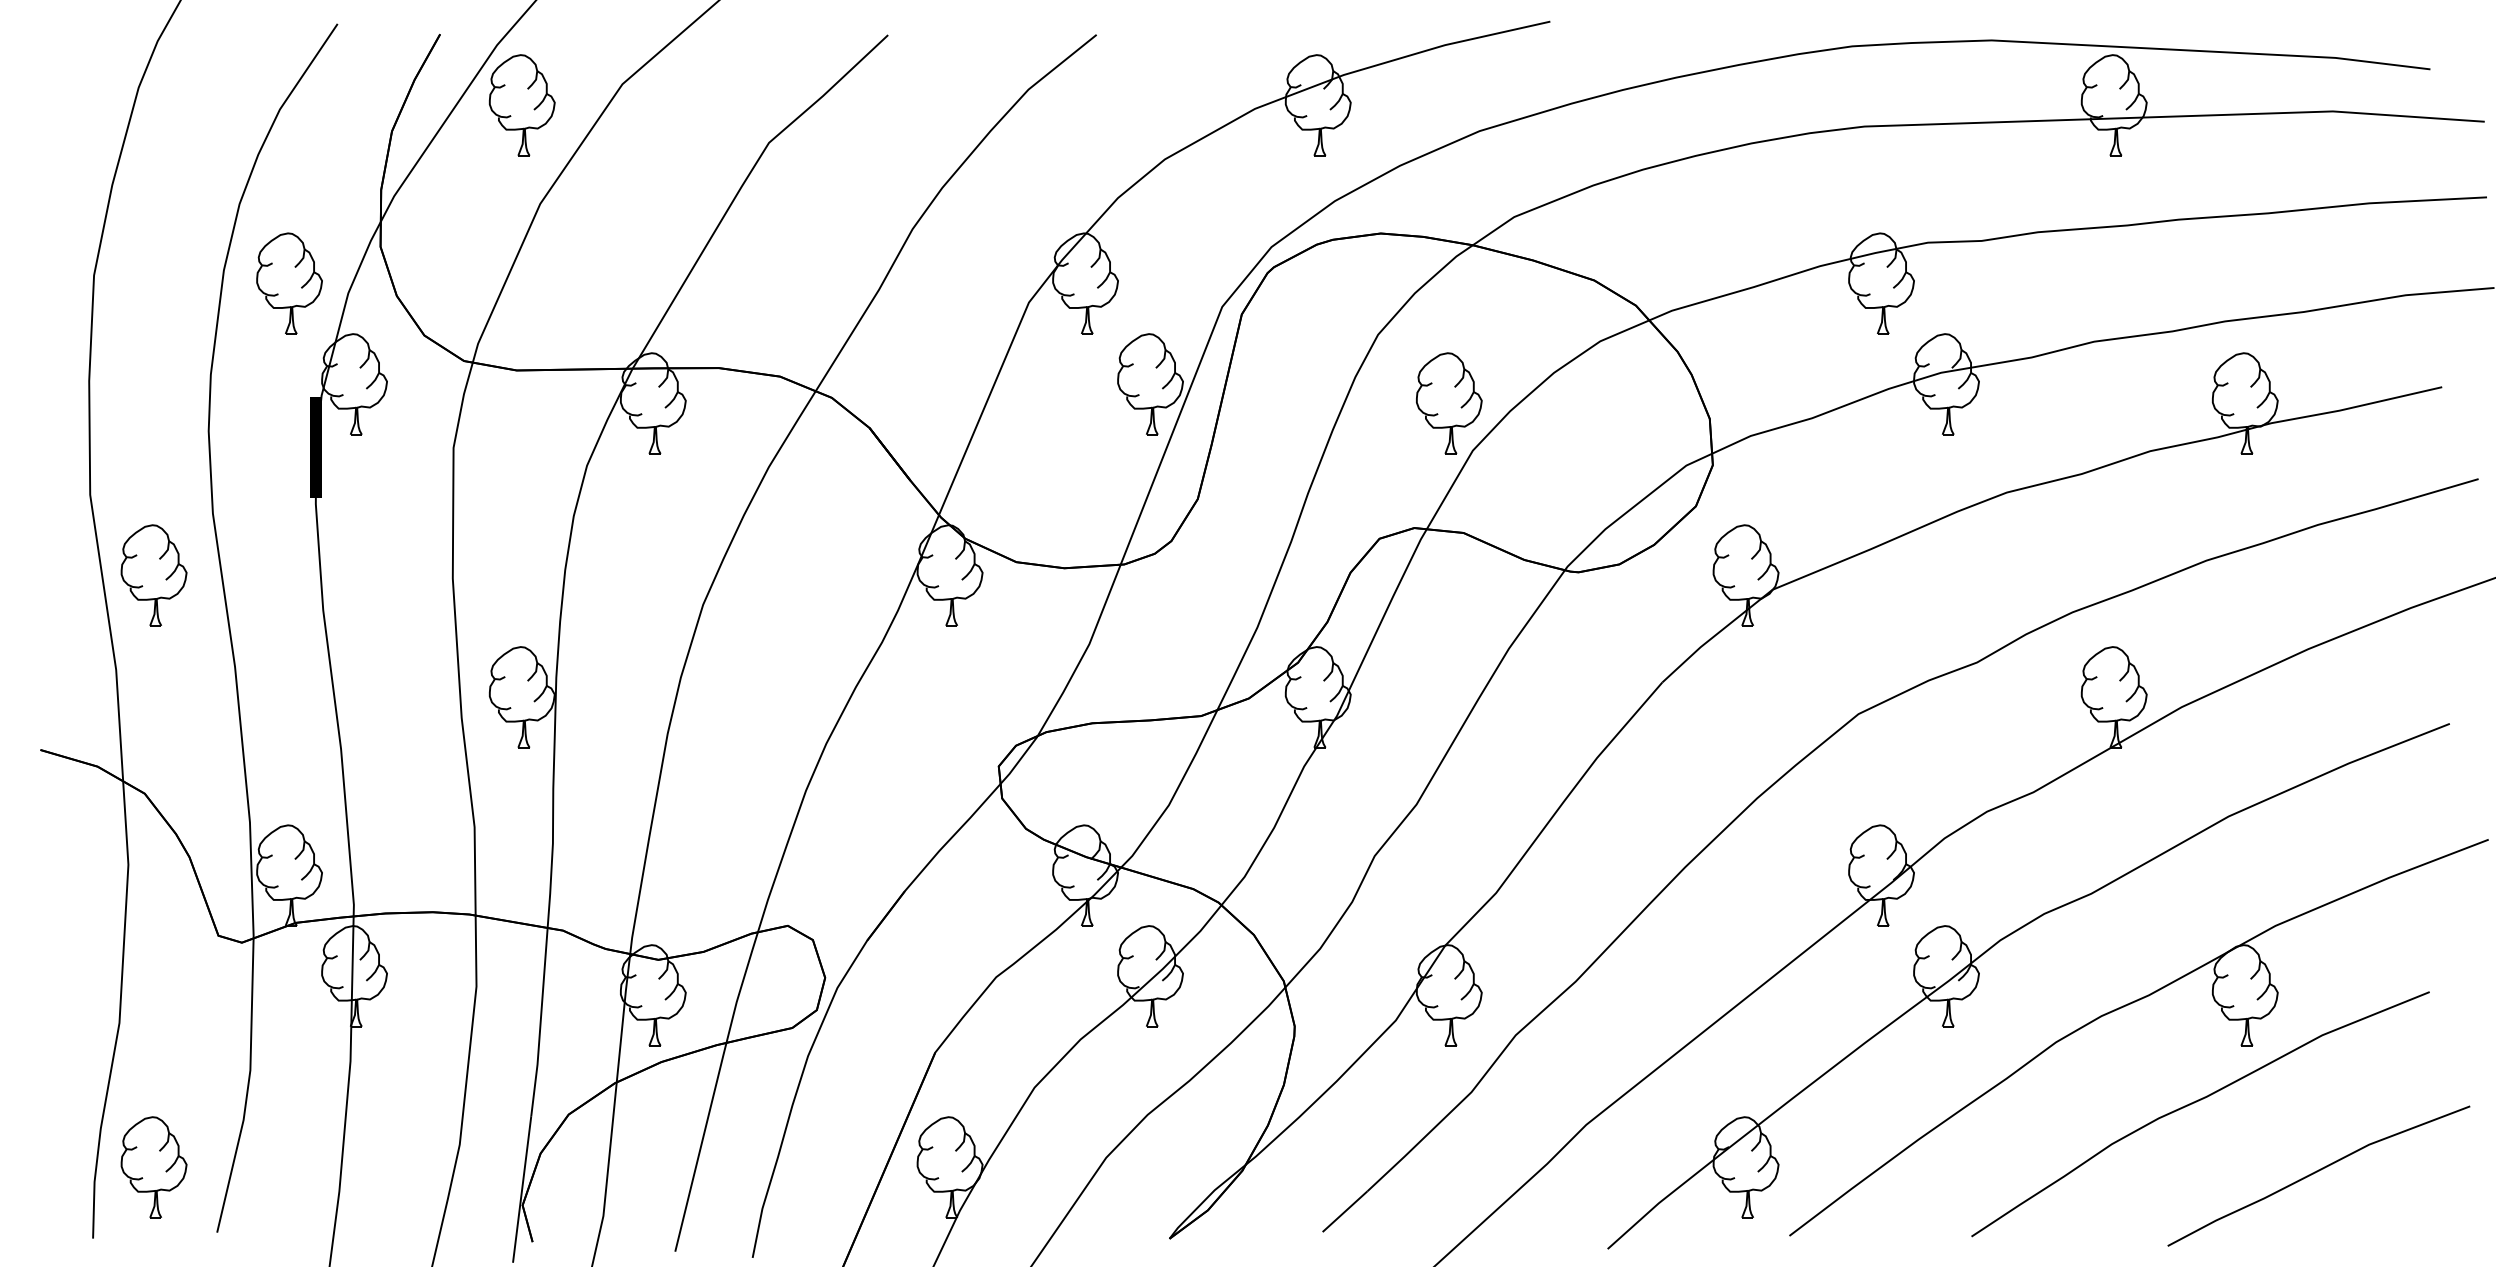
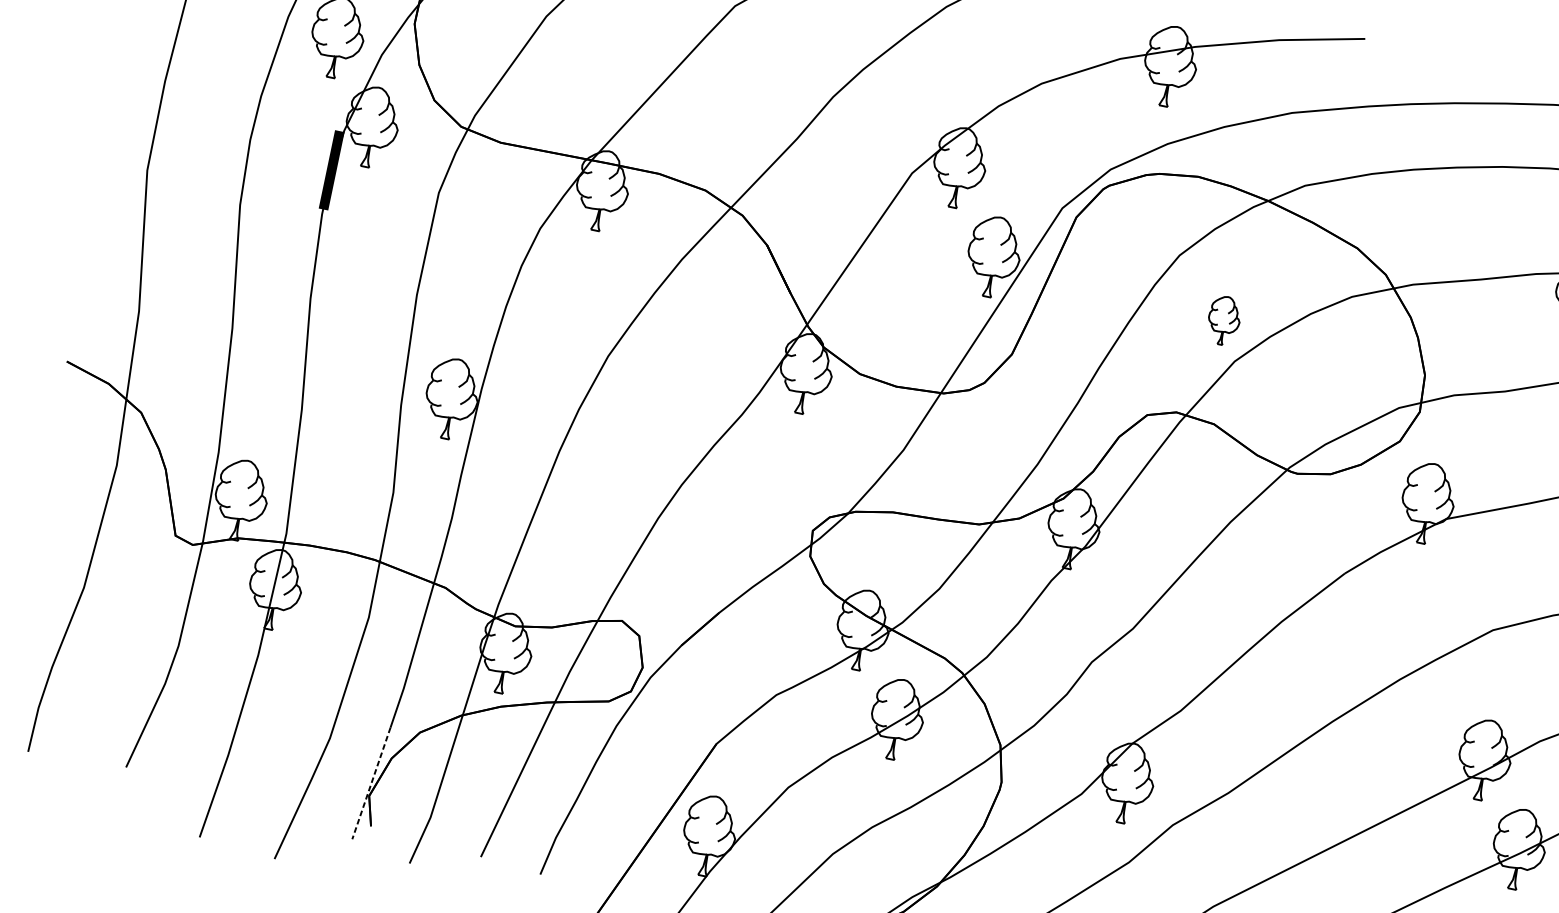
part: (1449, 403) -> (1224, 320), size x0.6
part: (153, 575) -> (183, 243), removed
part: (153, 1167) -> (87, 706), removed
line: (522, 1189) -> (371, 783), solid -> dashed

